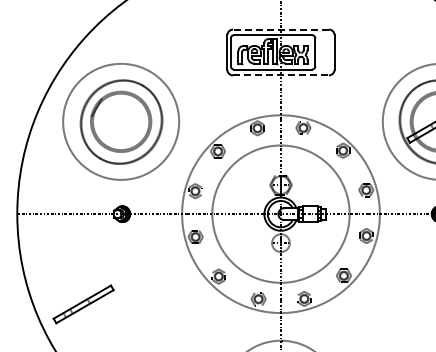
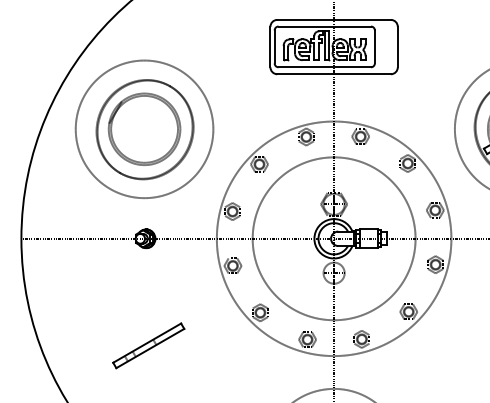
line: (281, 29) -> (334, 19), dashed -> solid
line: (281, 75) -> (334, 74), dashed -> solid
part: (83, 304) -> (148, 345), moved

